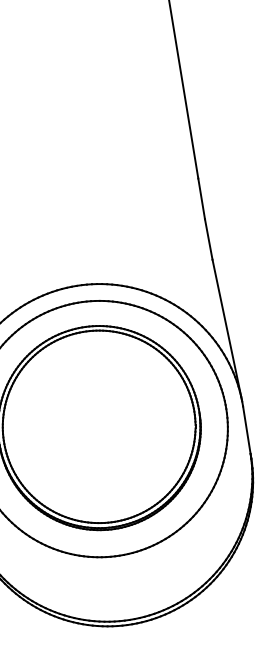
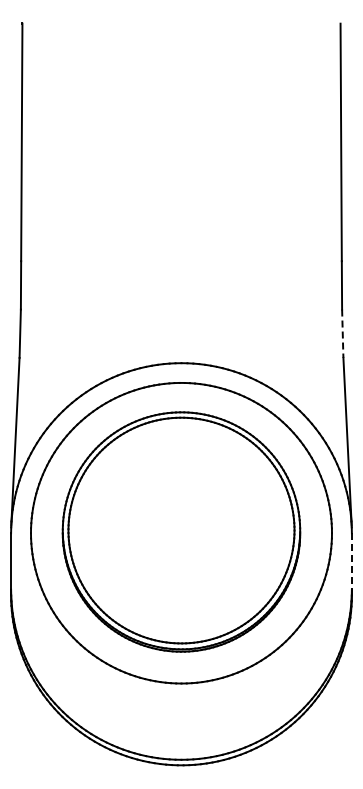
line: (208, 240) -> (342, 334), solid -> dashed
line: (246, 430) -> (351, 561), solid -> dashed

